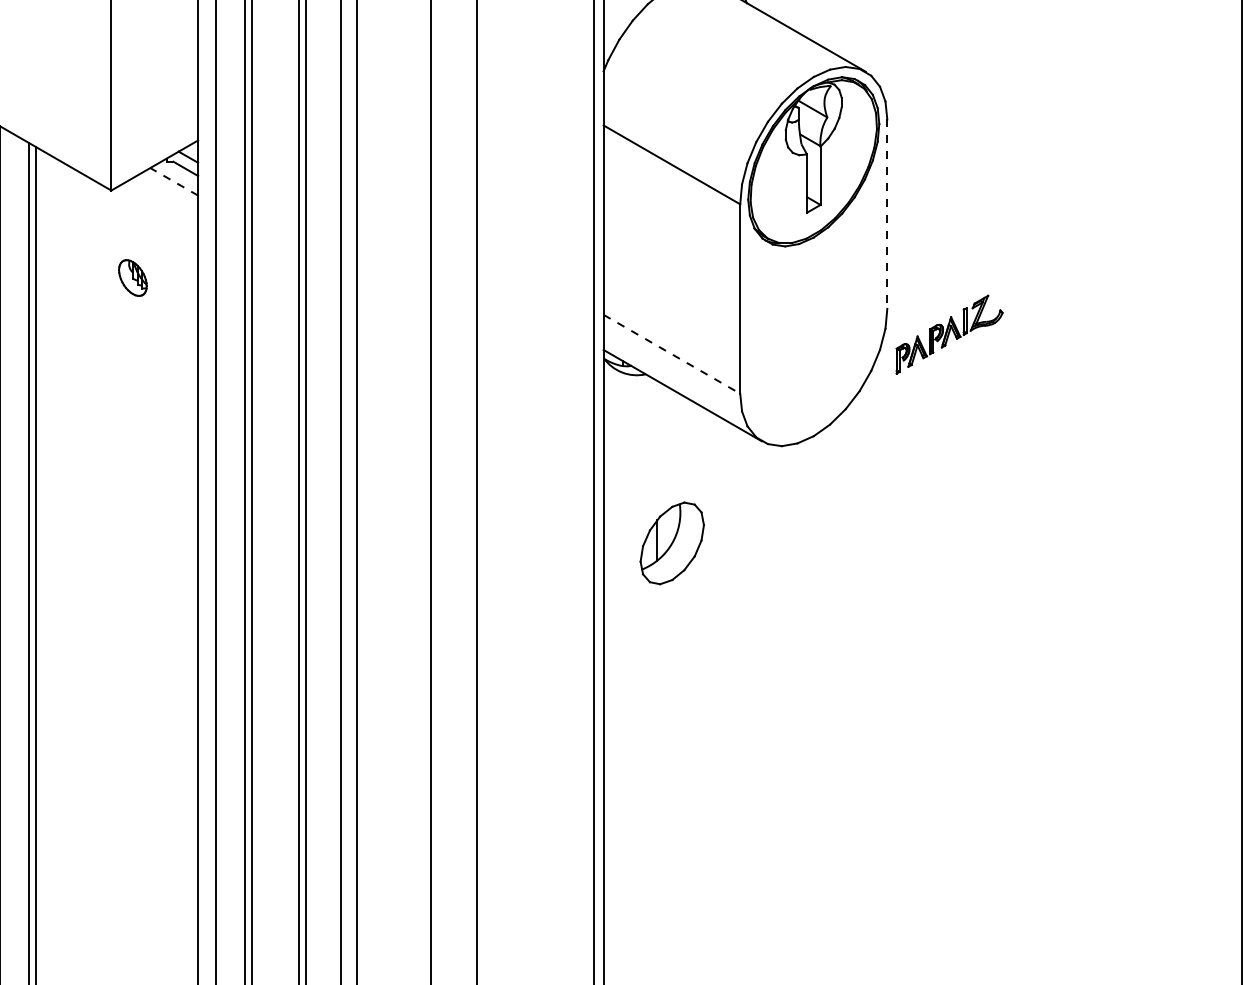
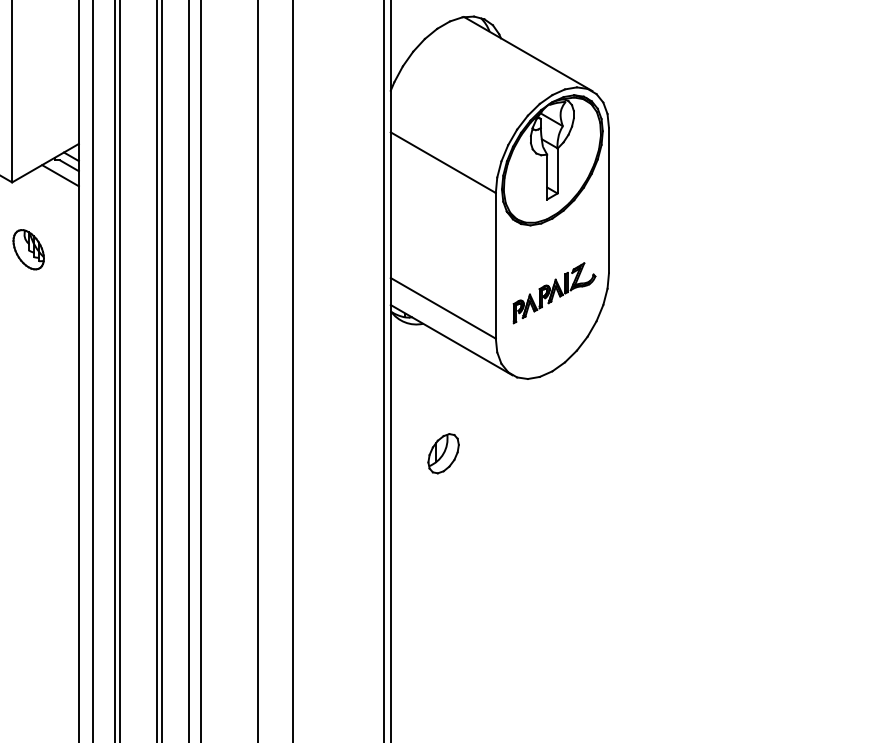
line: (174, 181) -> (60, 175), dashed -> solid
line: (887, 214) -> (609, 200), dashed -> solid
part: (132, 277) -> (28, 249), size x1.43
part: (949, 334) -> (554, 293), moved
line: (671, 354) -> (442, 308), dashed -> solid
part: (672, 542) -> (443, 453), size x0.62

